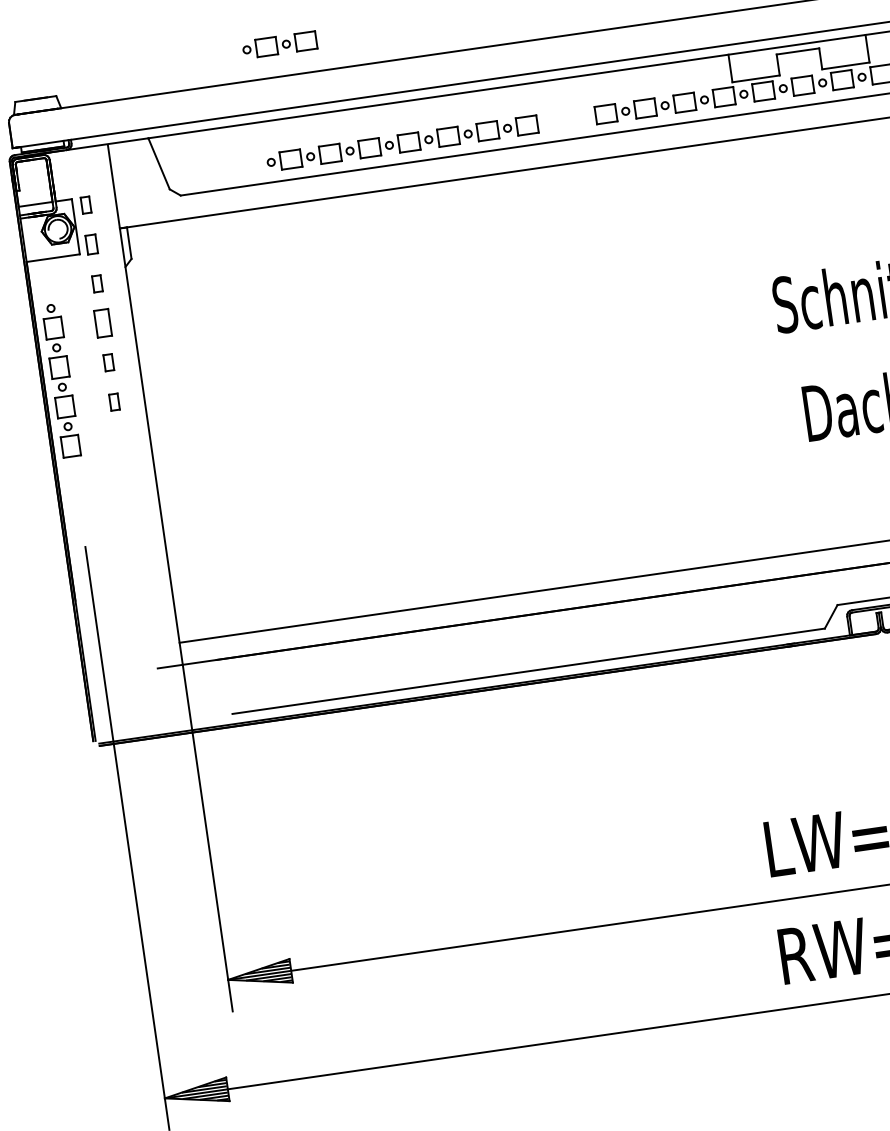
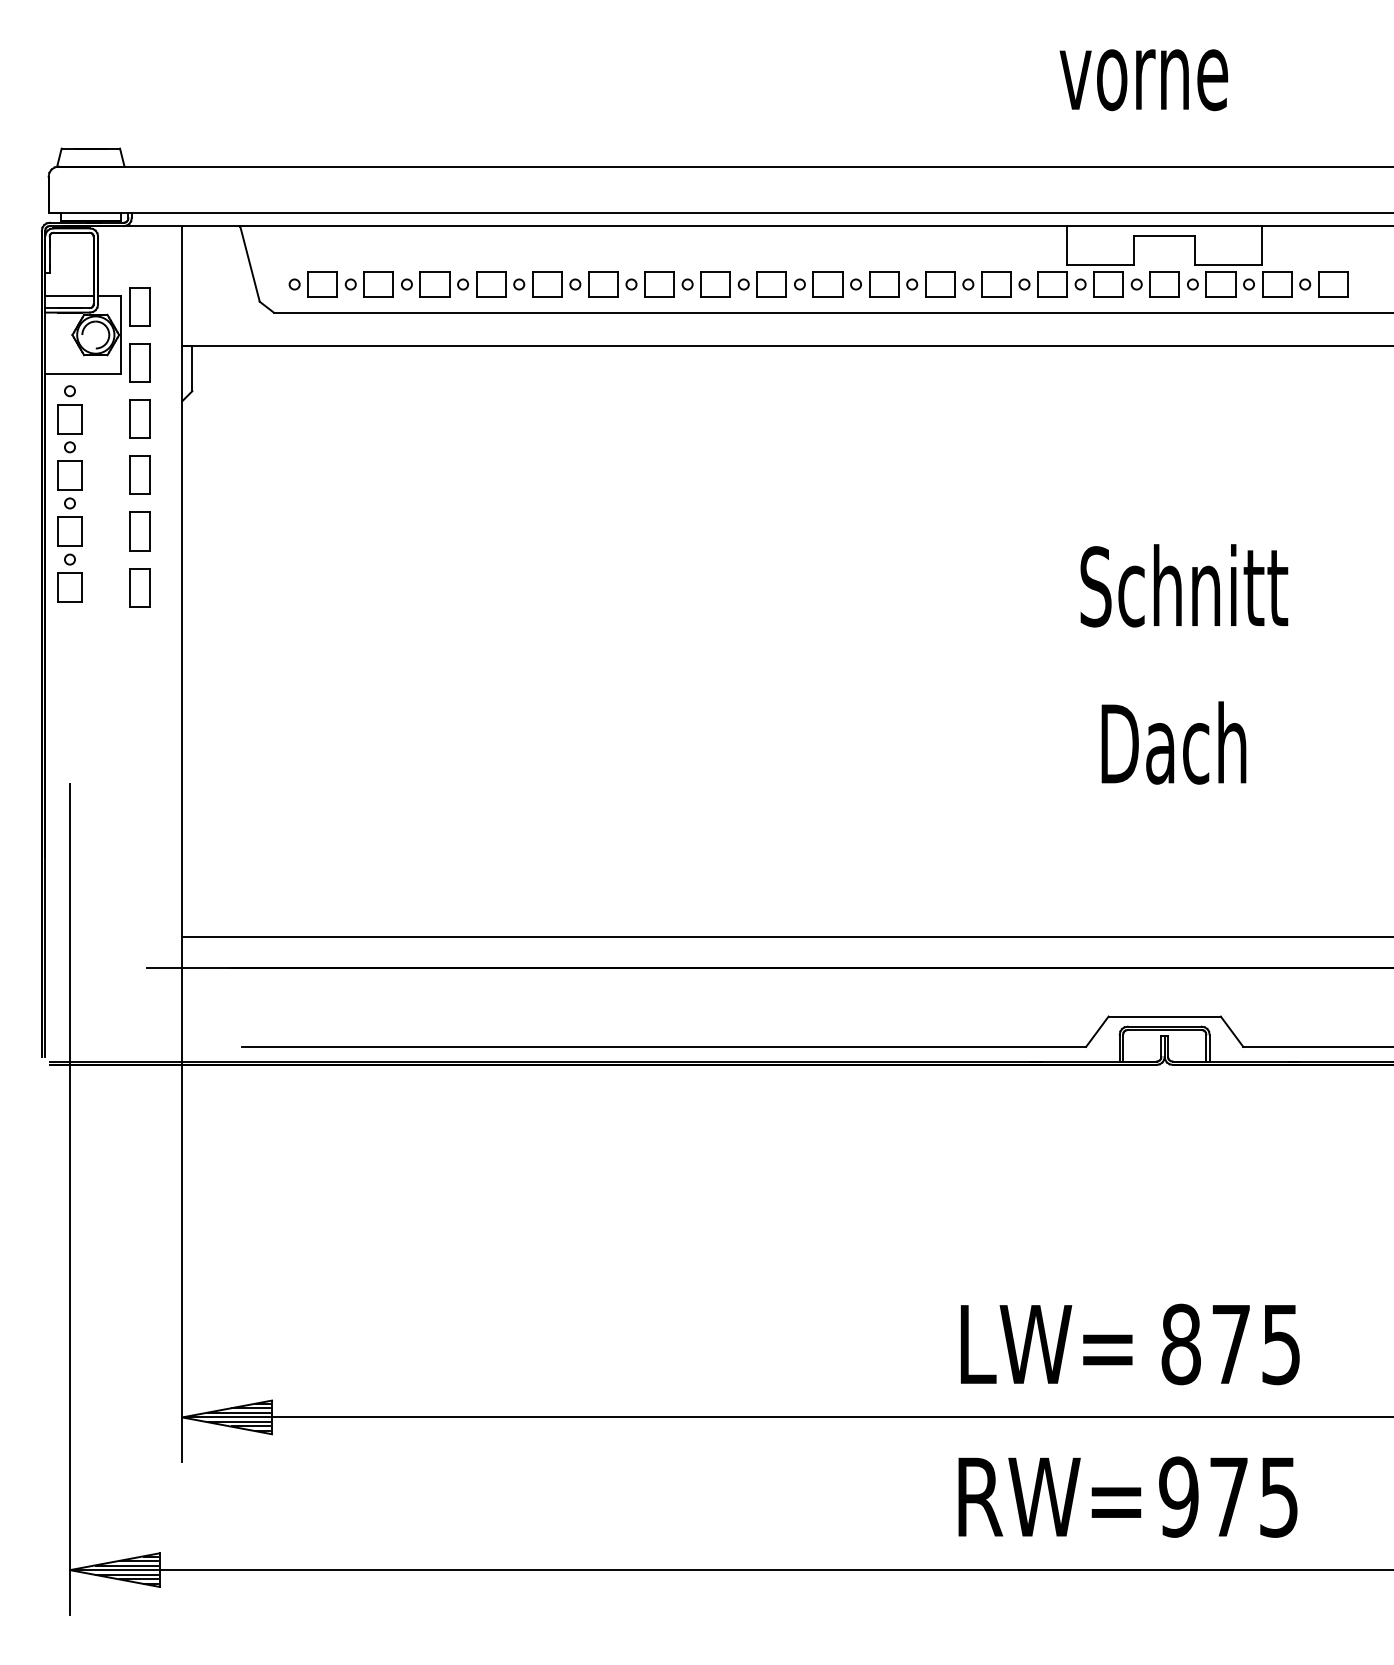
part: (279, 45) -> (340, 284), moved
part: (566, 119) -> (827, 284), added
part: (85, 204) -> (139, 306), size x1.67
part: (91, 244) -> (139, 362), size x1.43
part: (97, 283) -> (139, 418), size x1.67
part: (108, 362) -> (139, 531), size x1.67
part: (61, 380) -> (69, 493), moved
part: (114, 401) -> (139, 587), size x1.67

